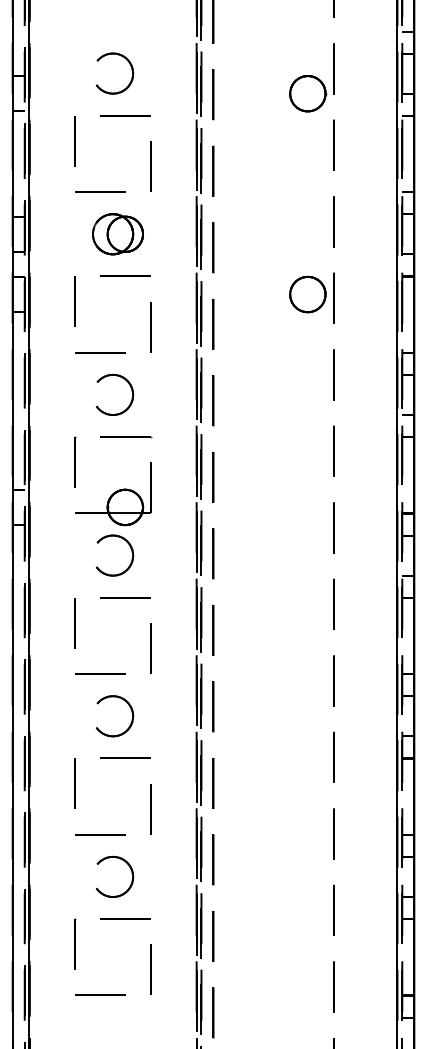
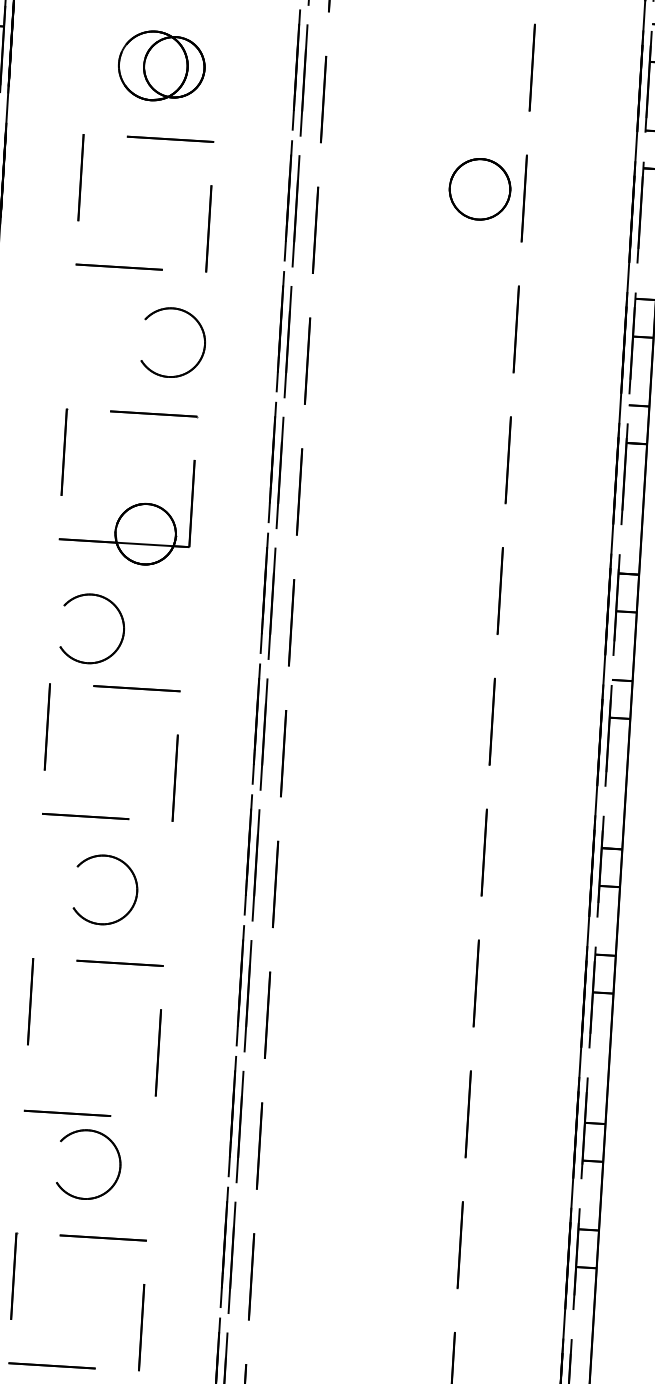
part: (131, 391) -> (202, 338), moved
part: (131, 552) -> (121, 625), moved
line: (100, 834) -> (67, 1112), moved

